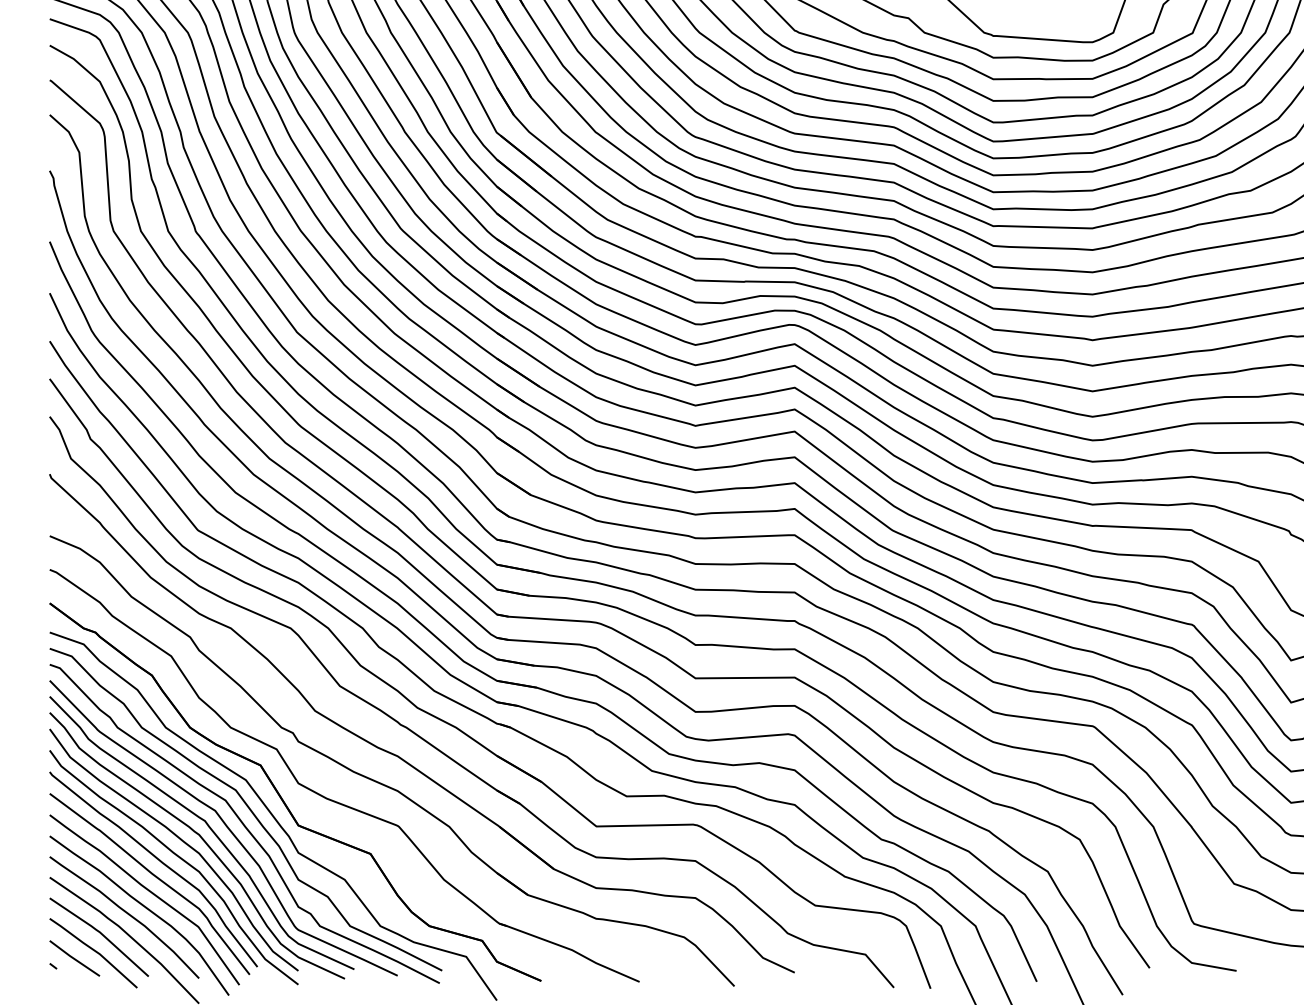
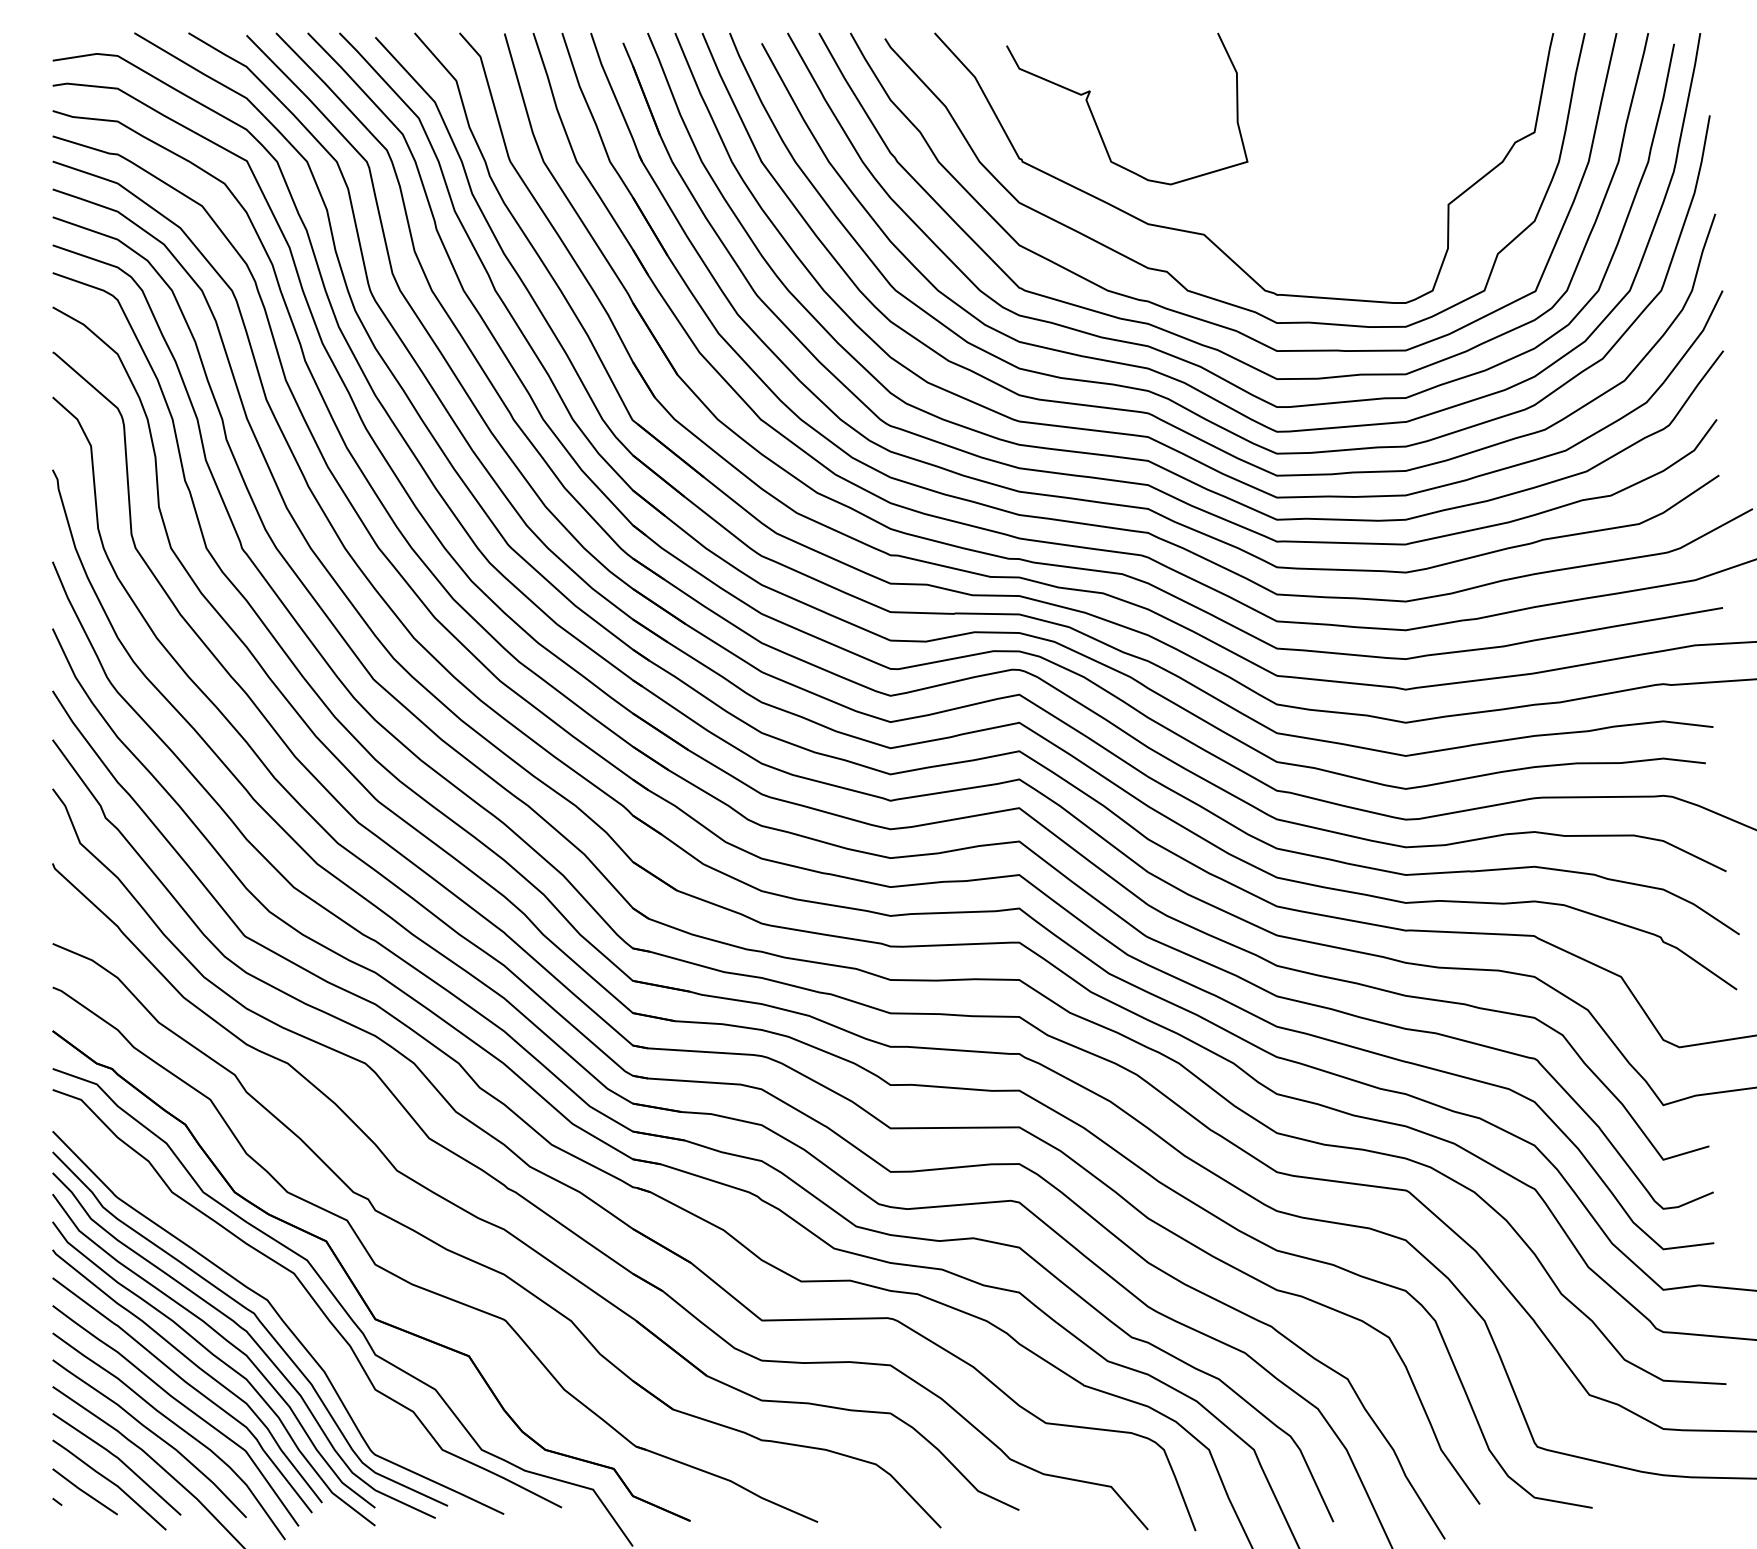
curve: (243, 823) -> (304, 1316), removed

